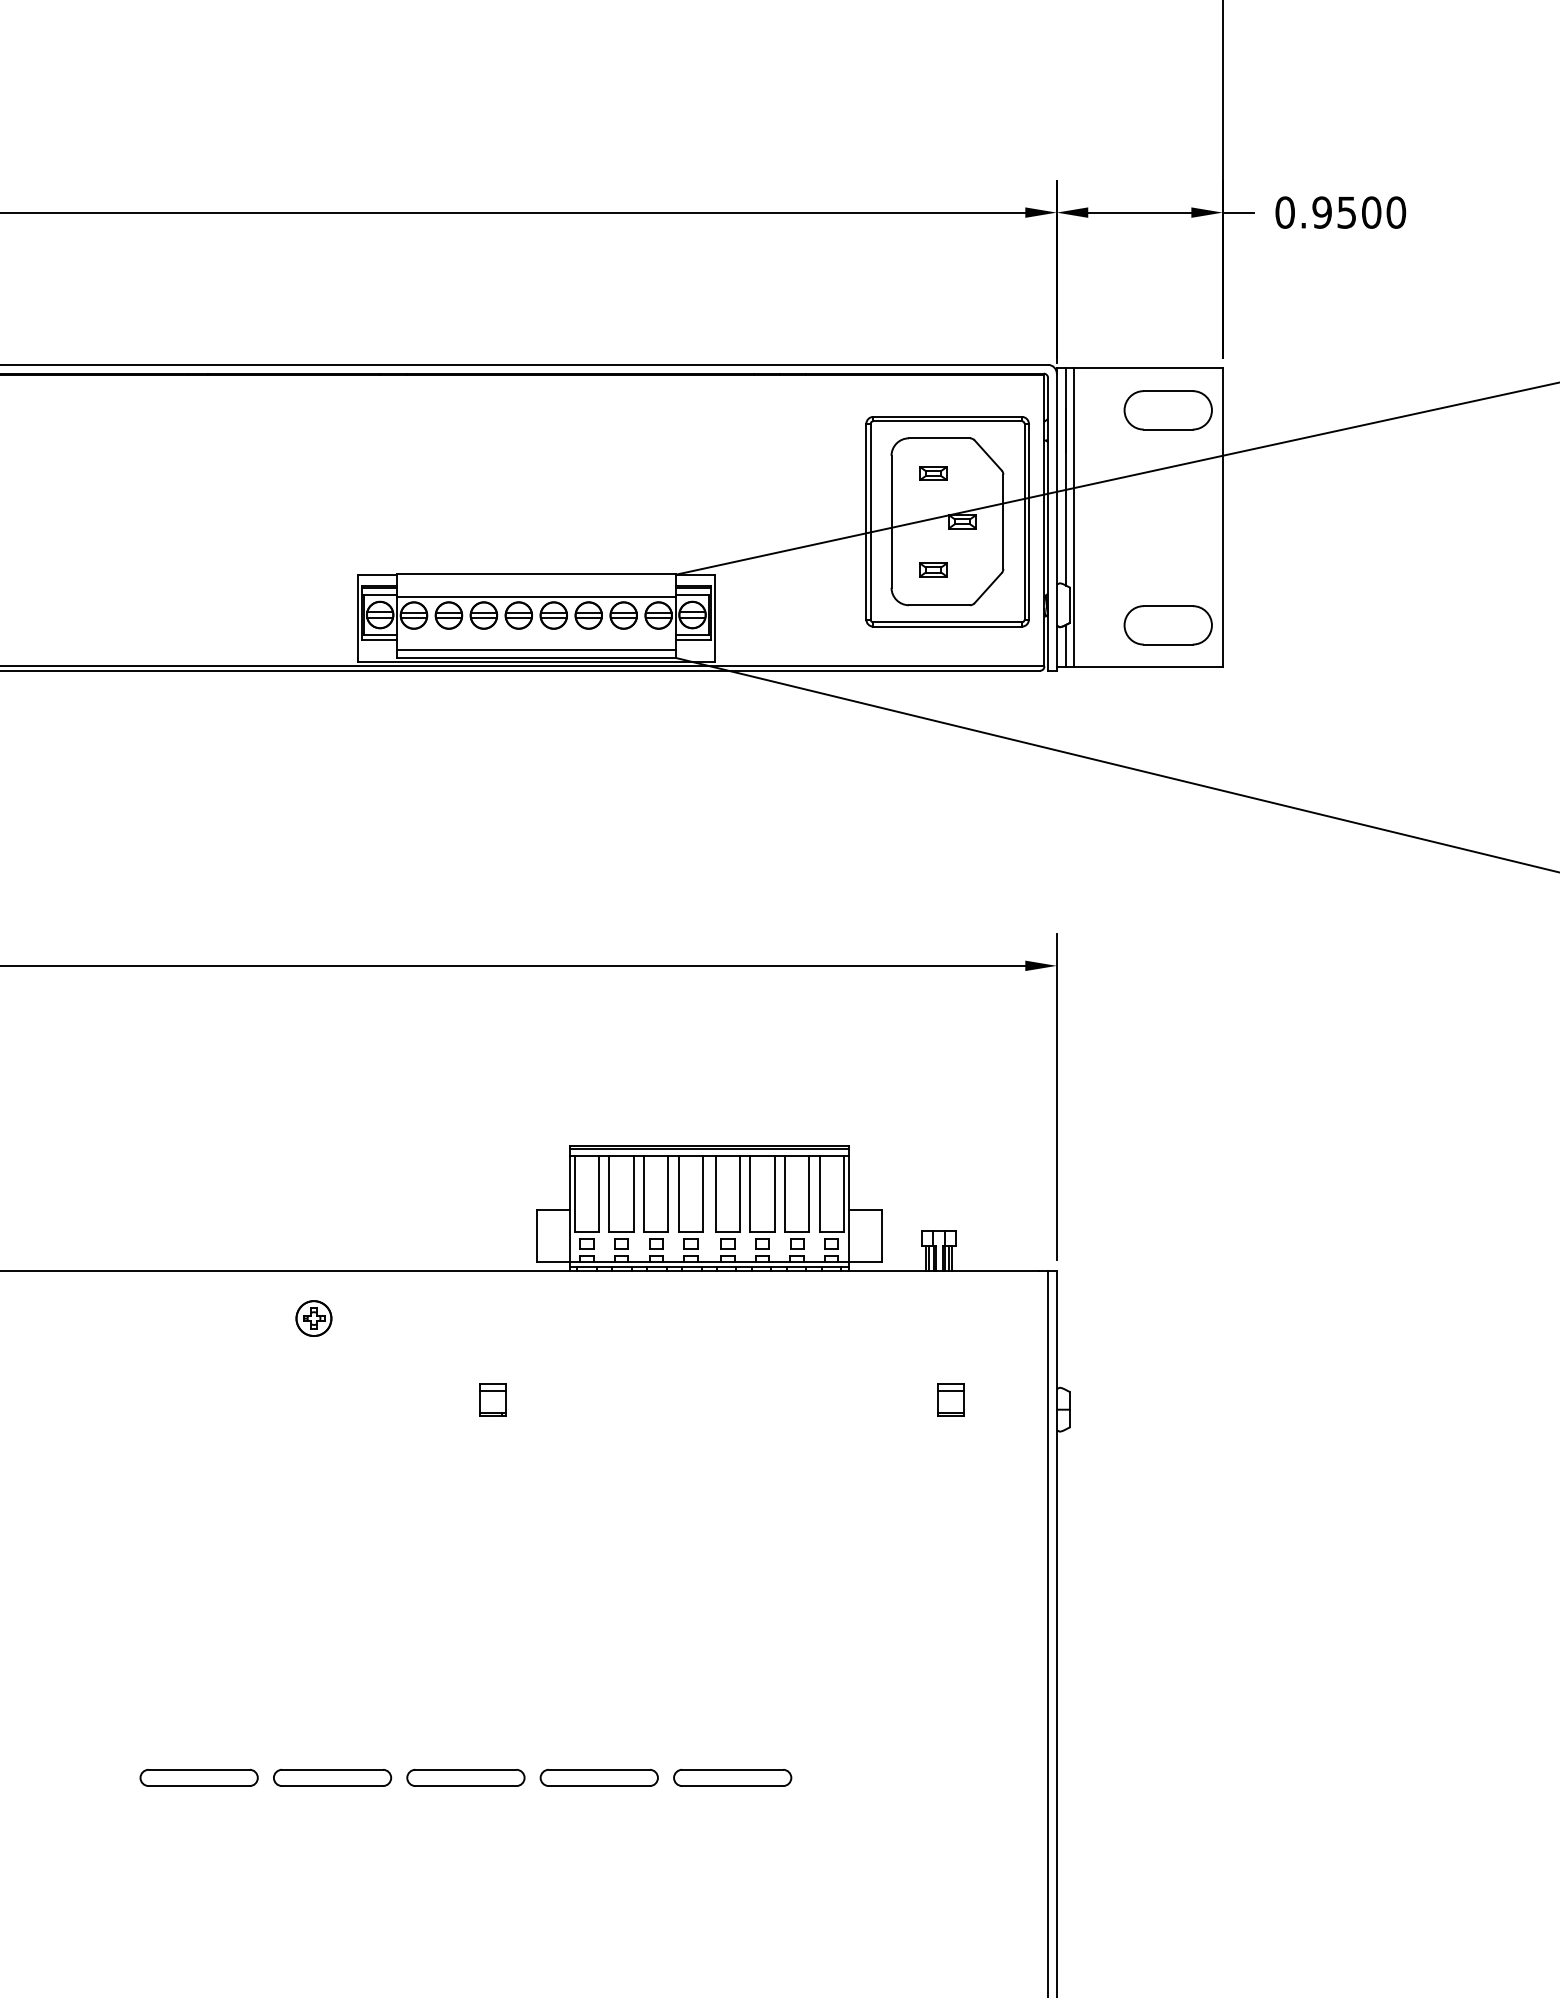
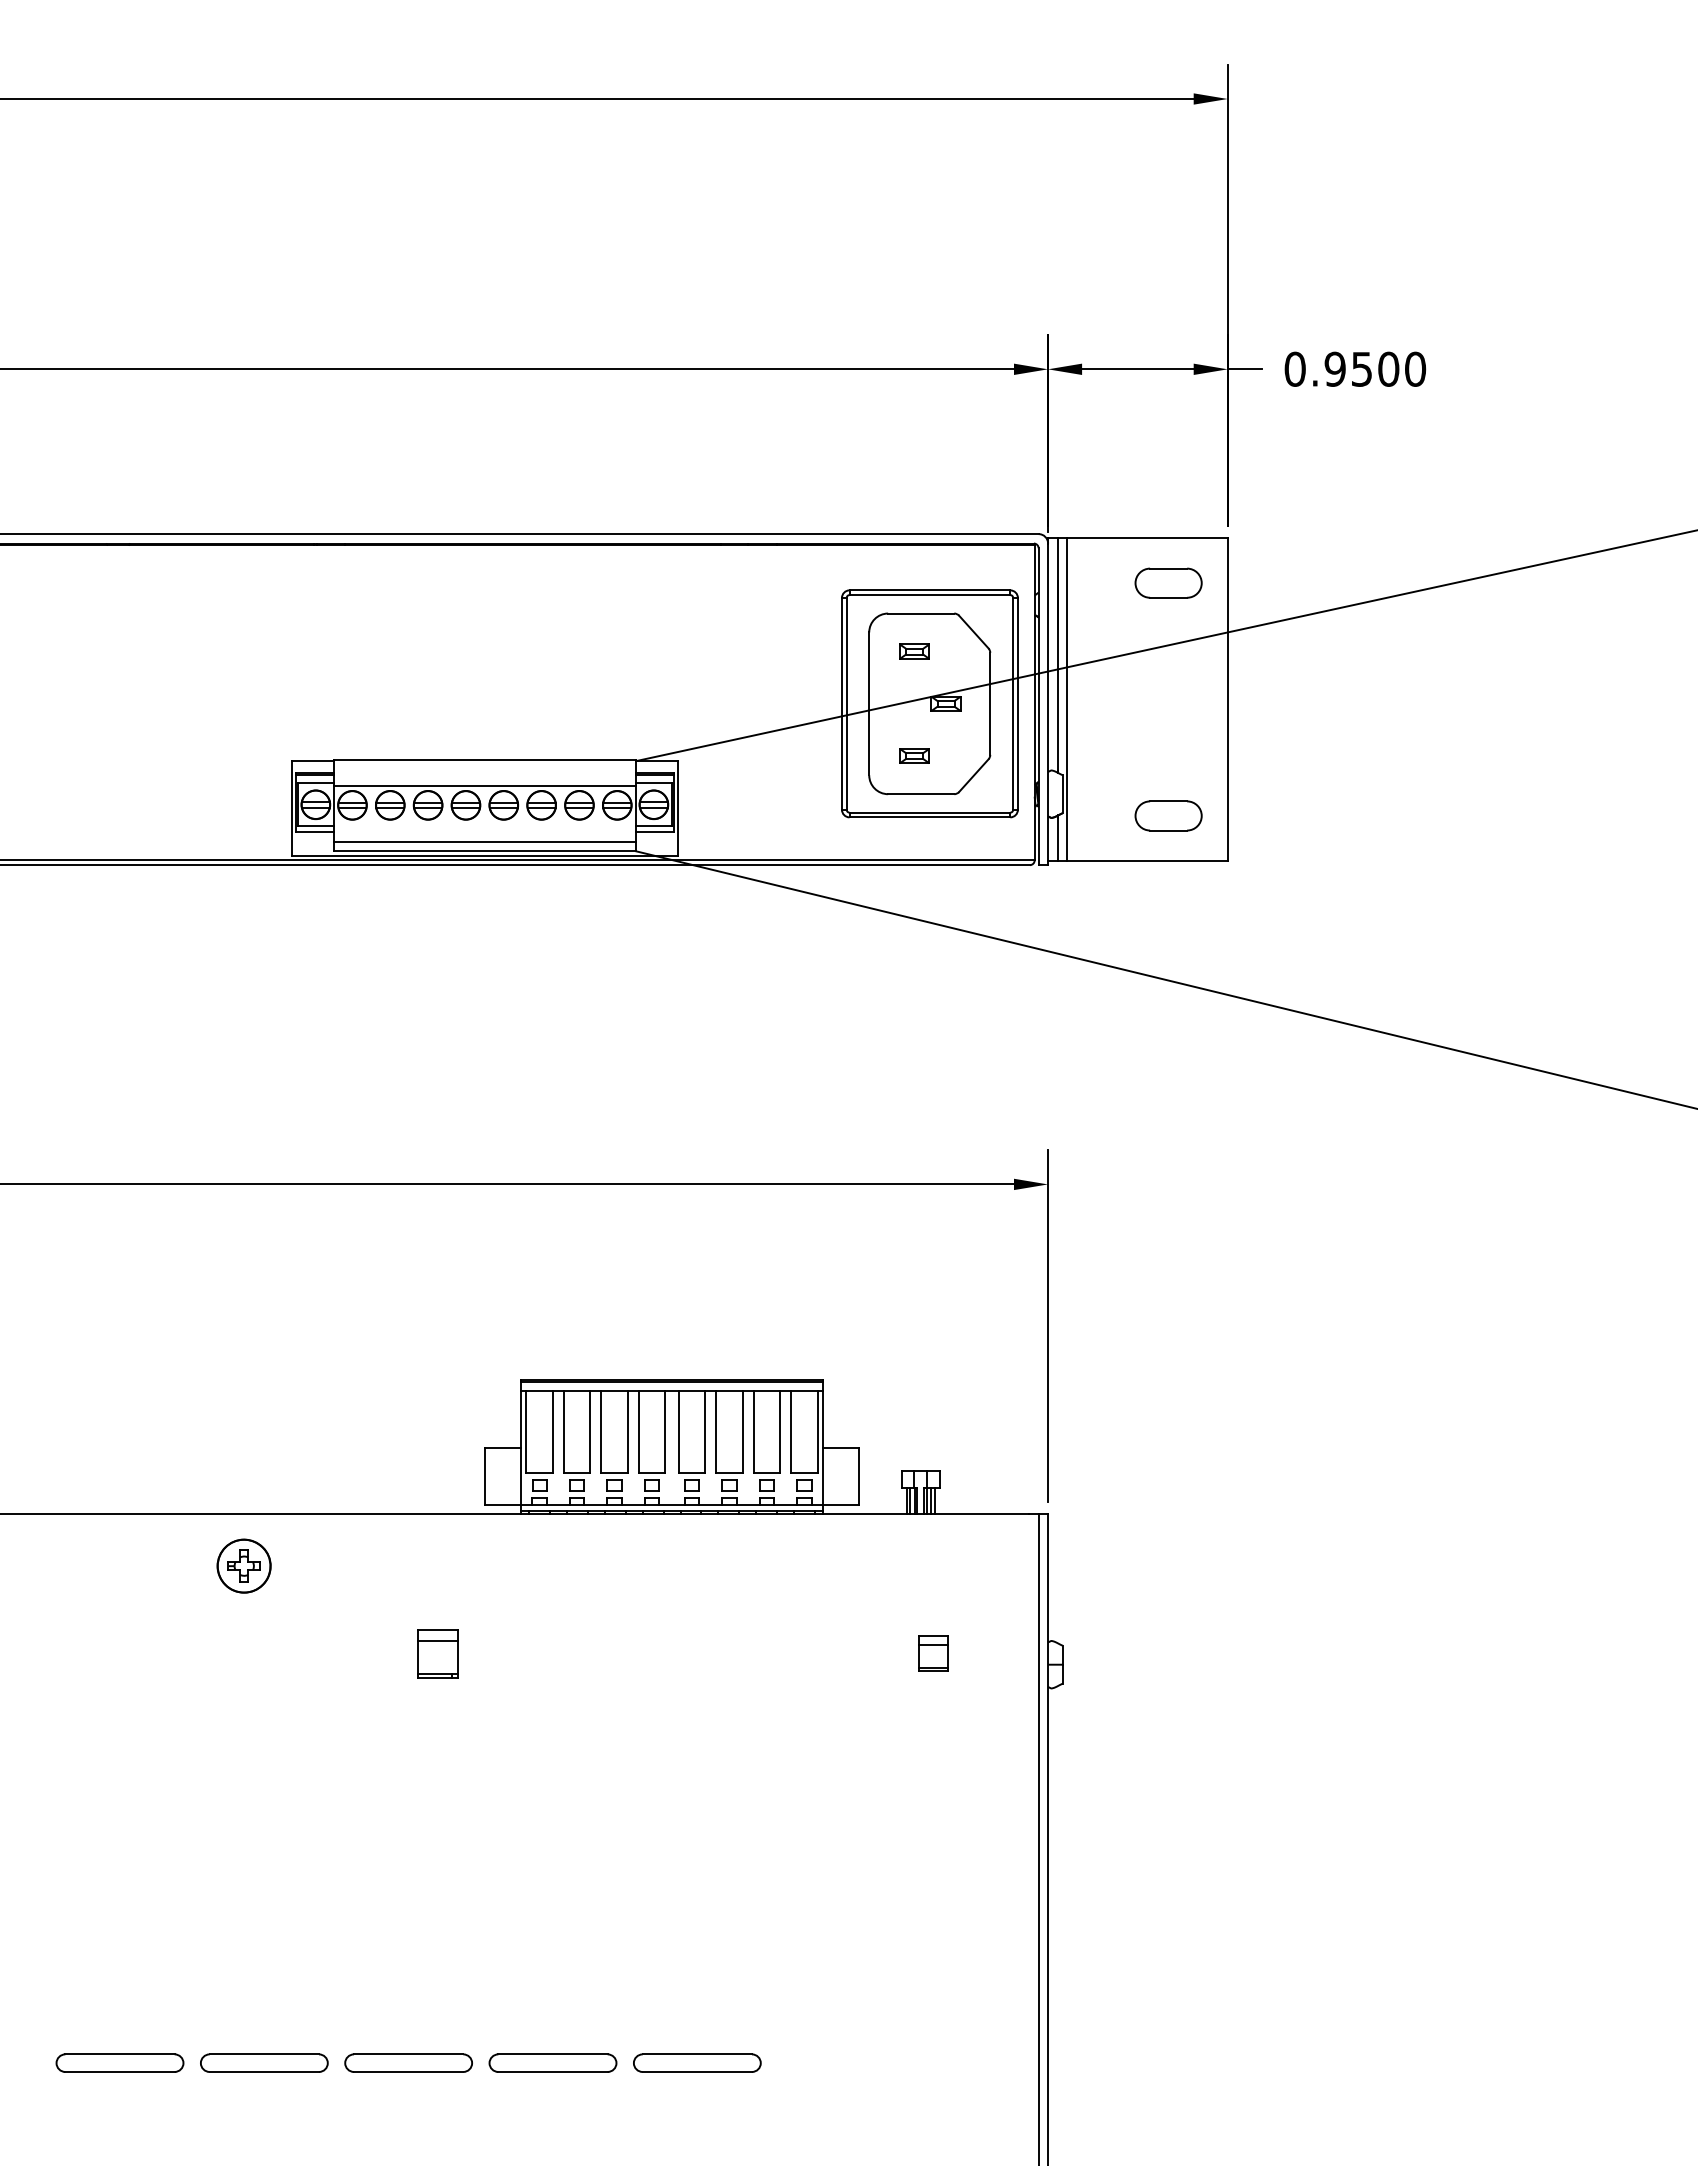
part: (1168, 409) -> (1168, 582), size x0.7
part: (1168, 624) -> (1168, 815), size x0.7
part: (314, 1318) -> (244, 1565), size x1.4
part: (492, 1399) -> (437, 1653), size x1.4

